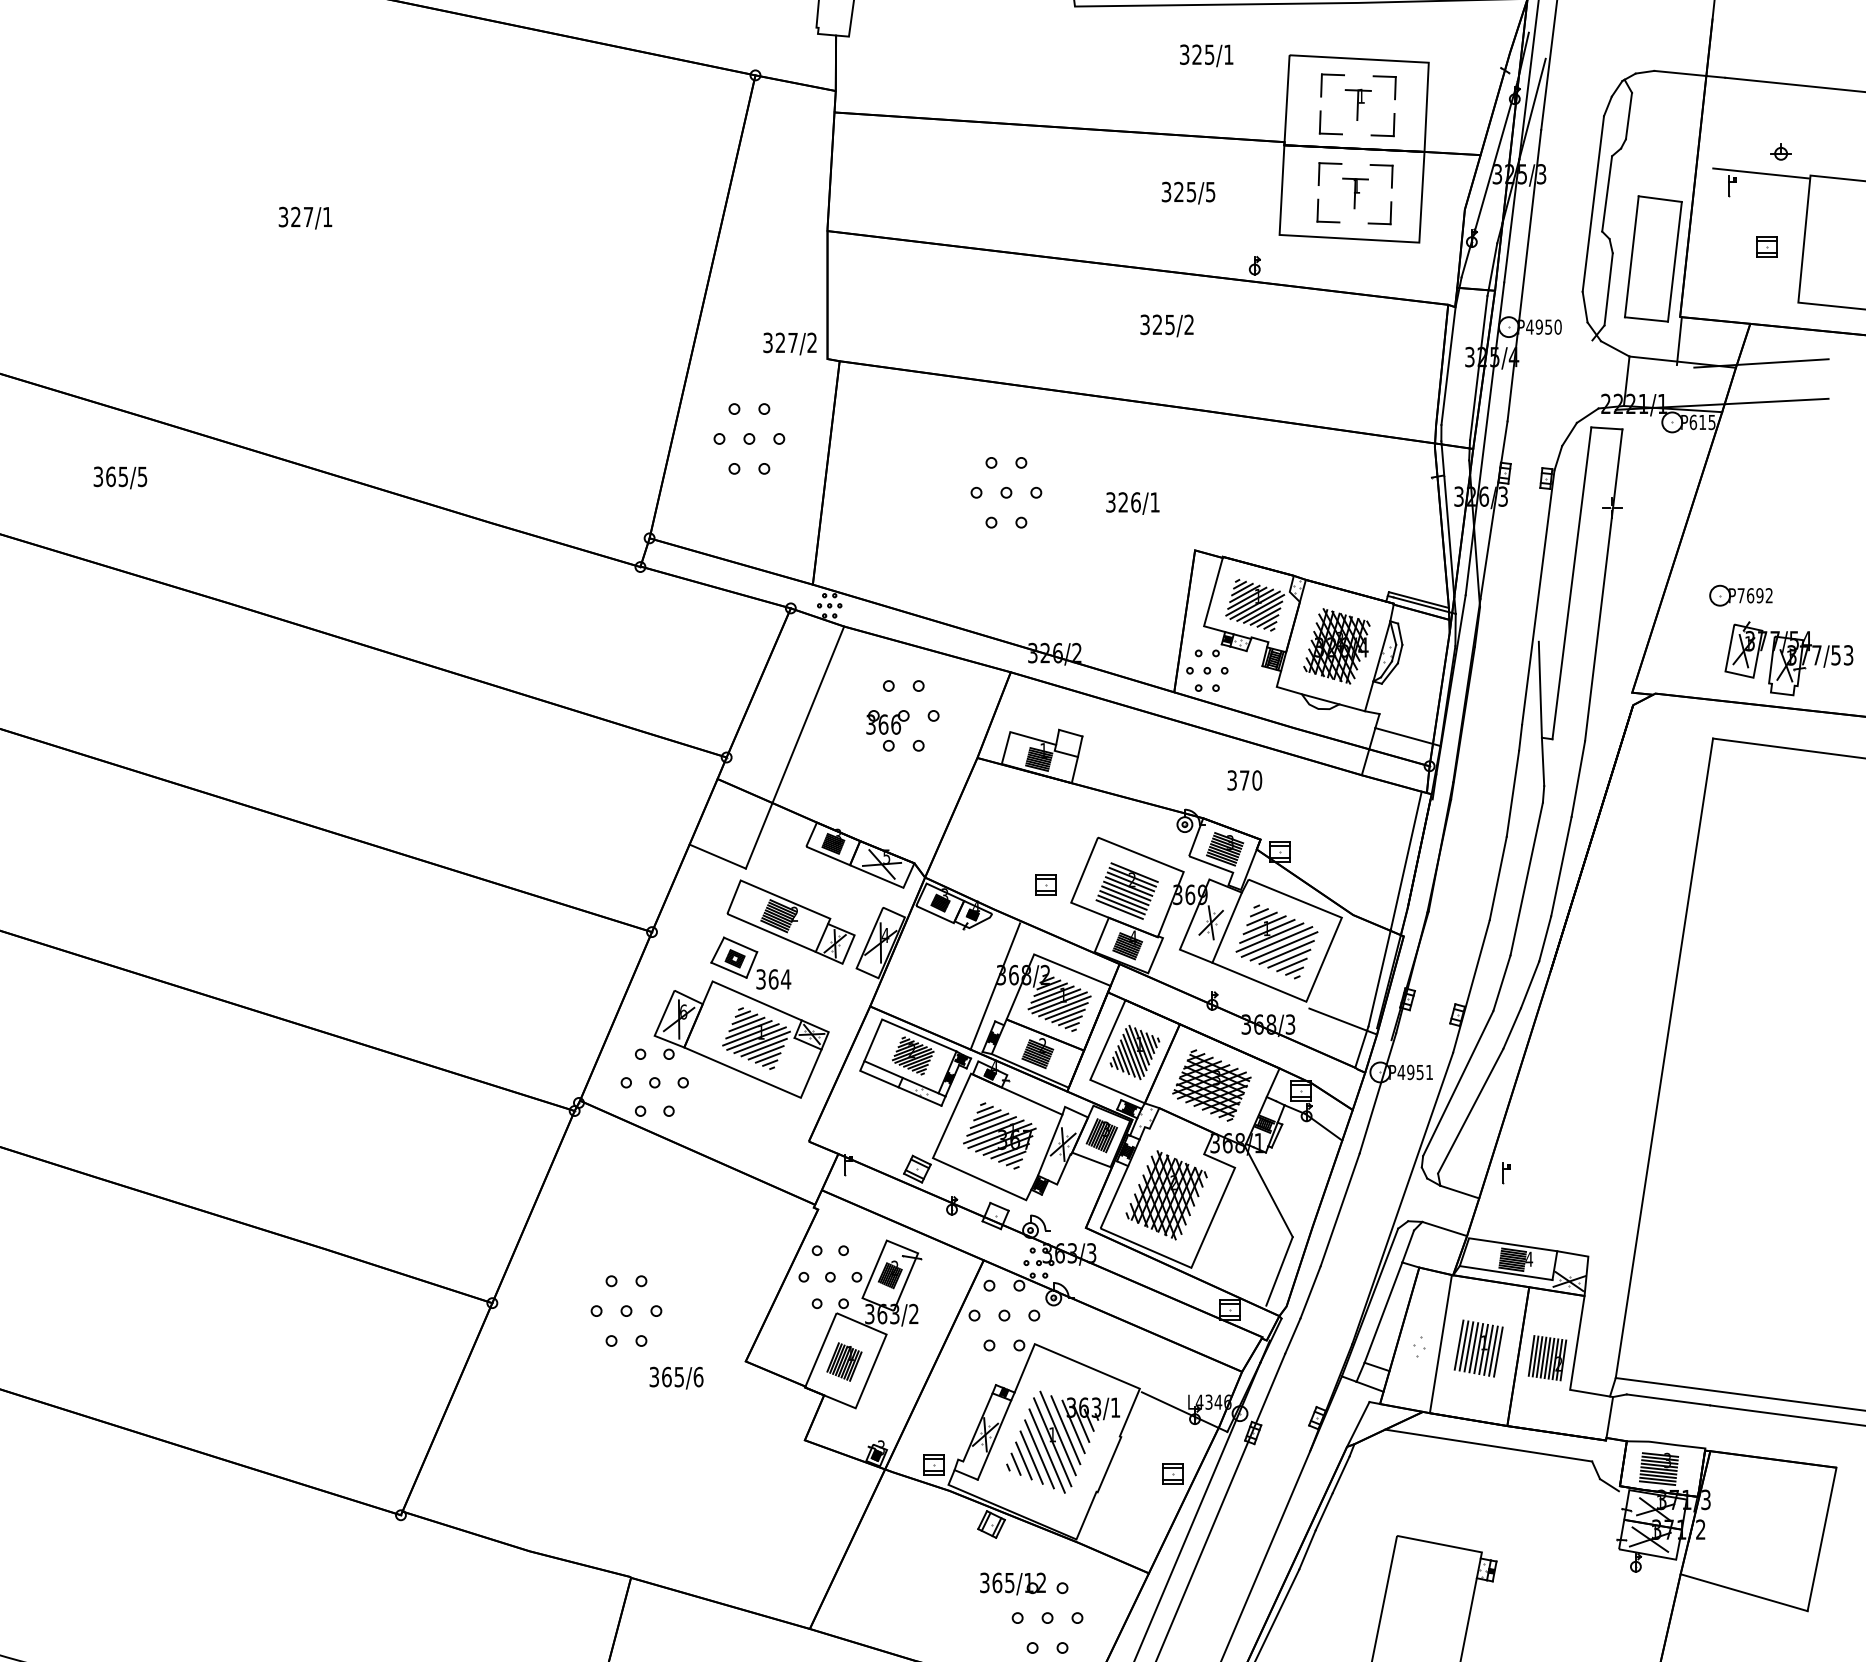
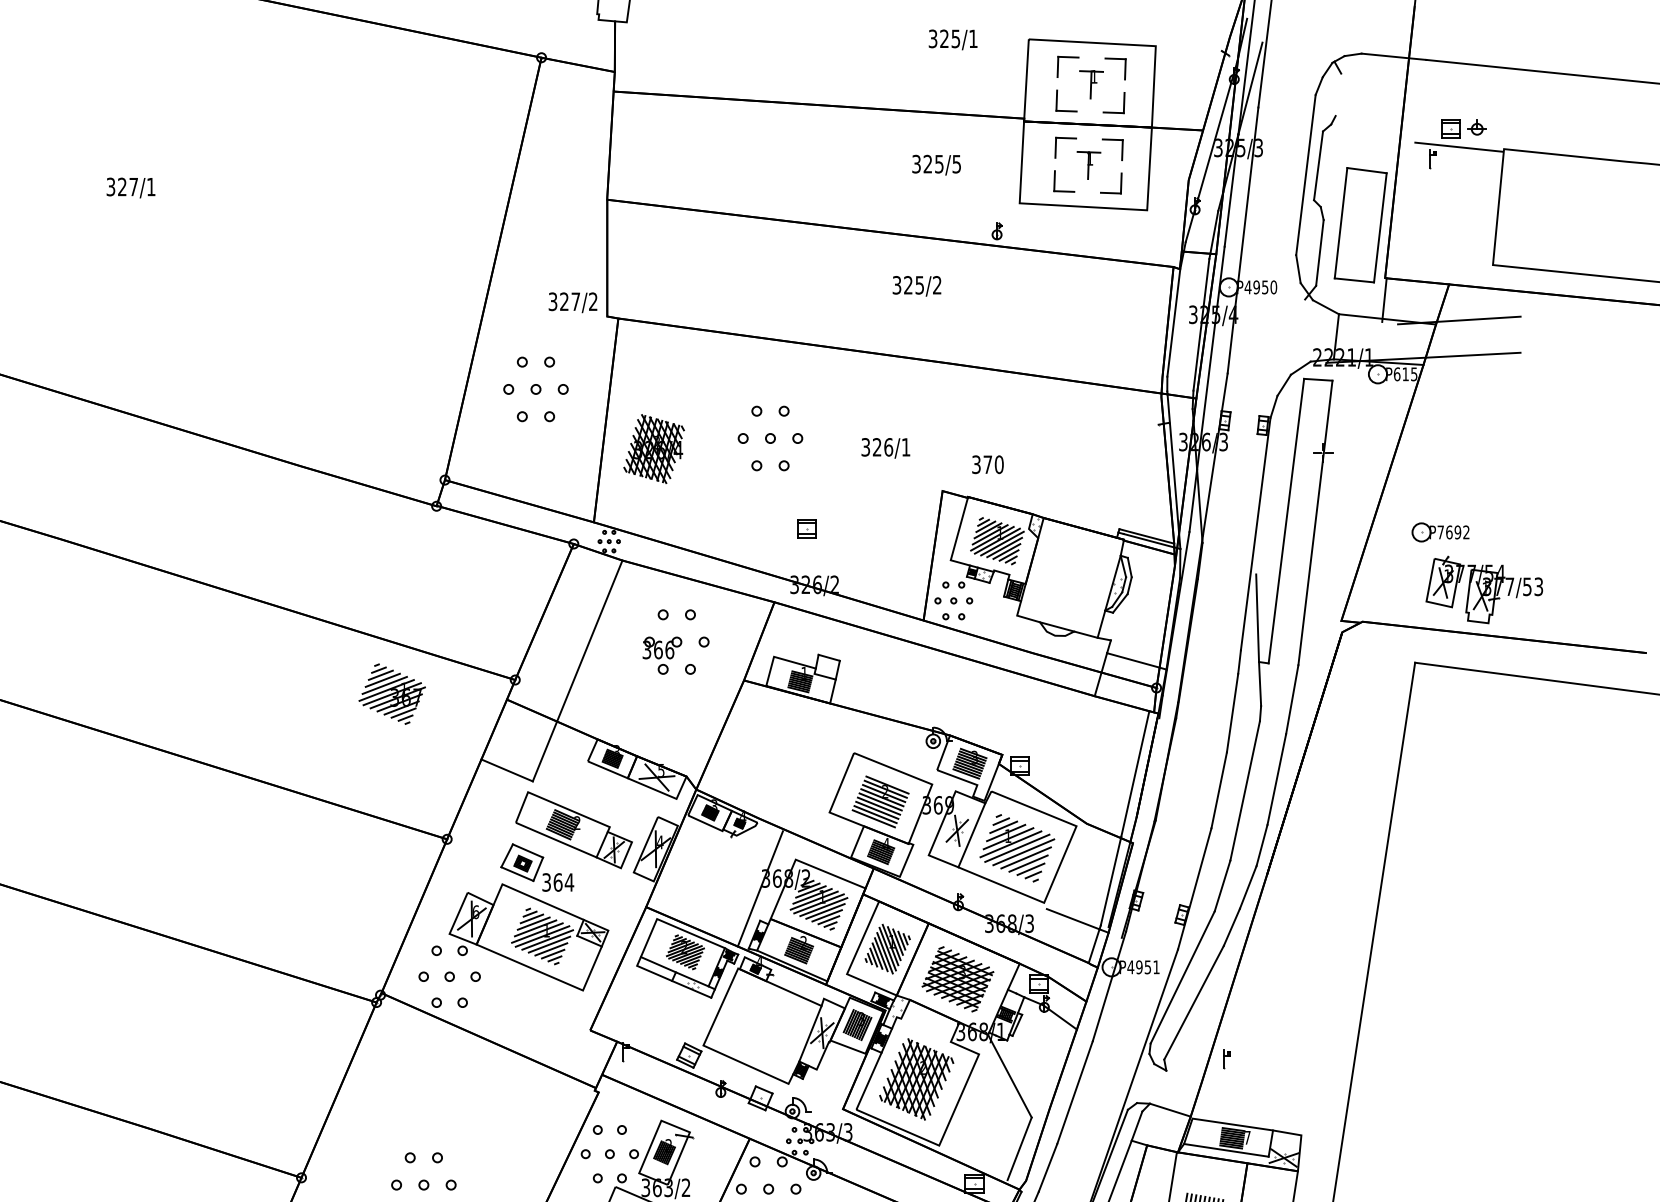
line: (1628, 115) -> (1338, 94), removed
part: (1766, 246) -> (1450, 128), moved
part: (1336, 646) -> (653, 449), moved
text: (1244, 780) -> (987, 464), moved
part: (1045, 884) -> (806, 528), moved
part: (999, 1135) -> (391, 693), moved
line: (1459, 1191) -> (1183, 1075), removed
text: (1529, 1258) -> (1247, 1137), 4 -> 7

